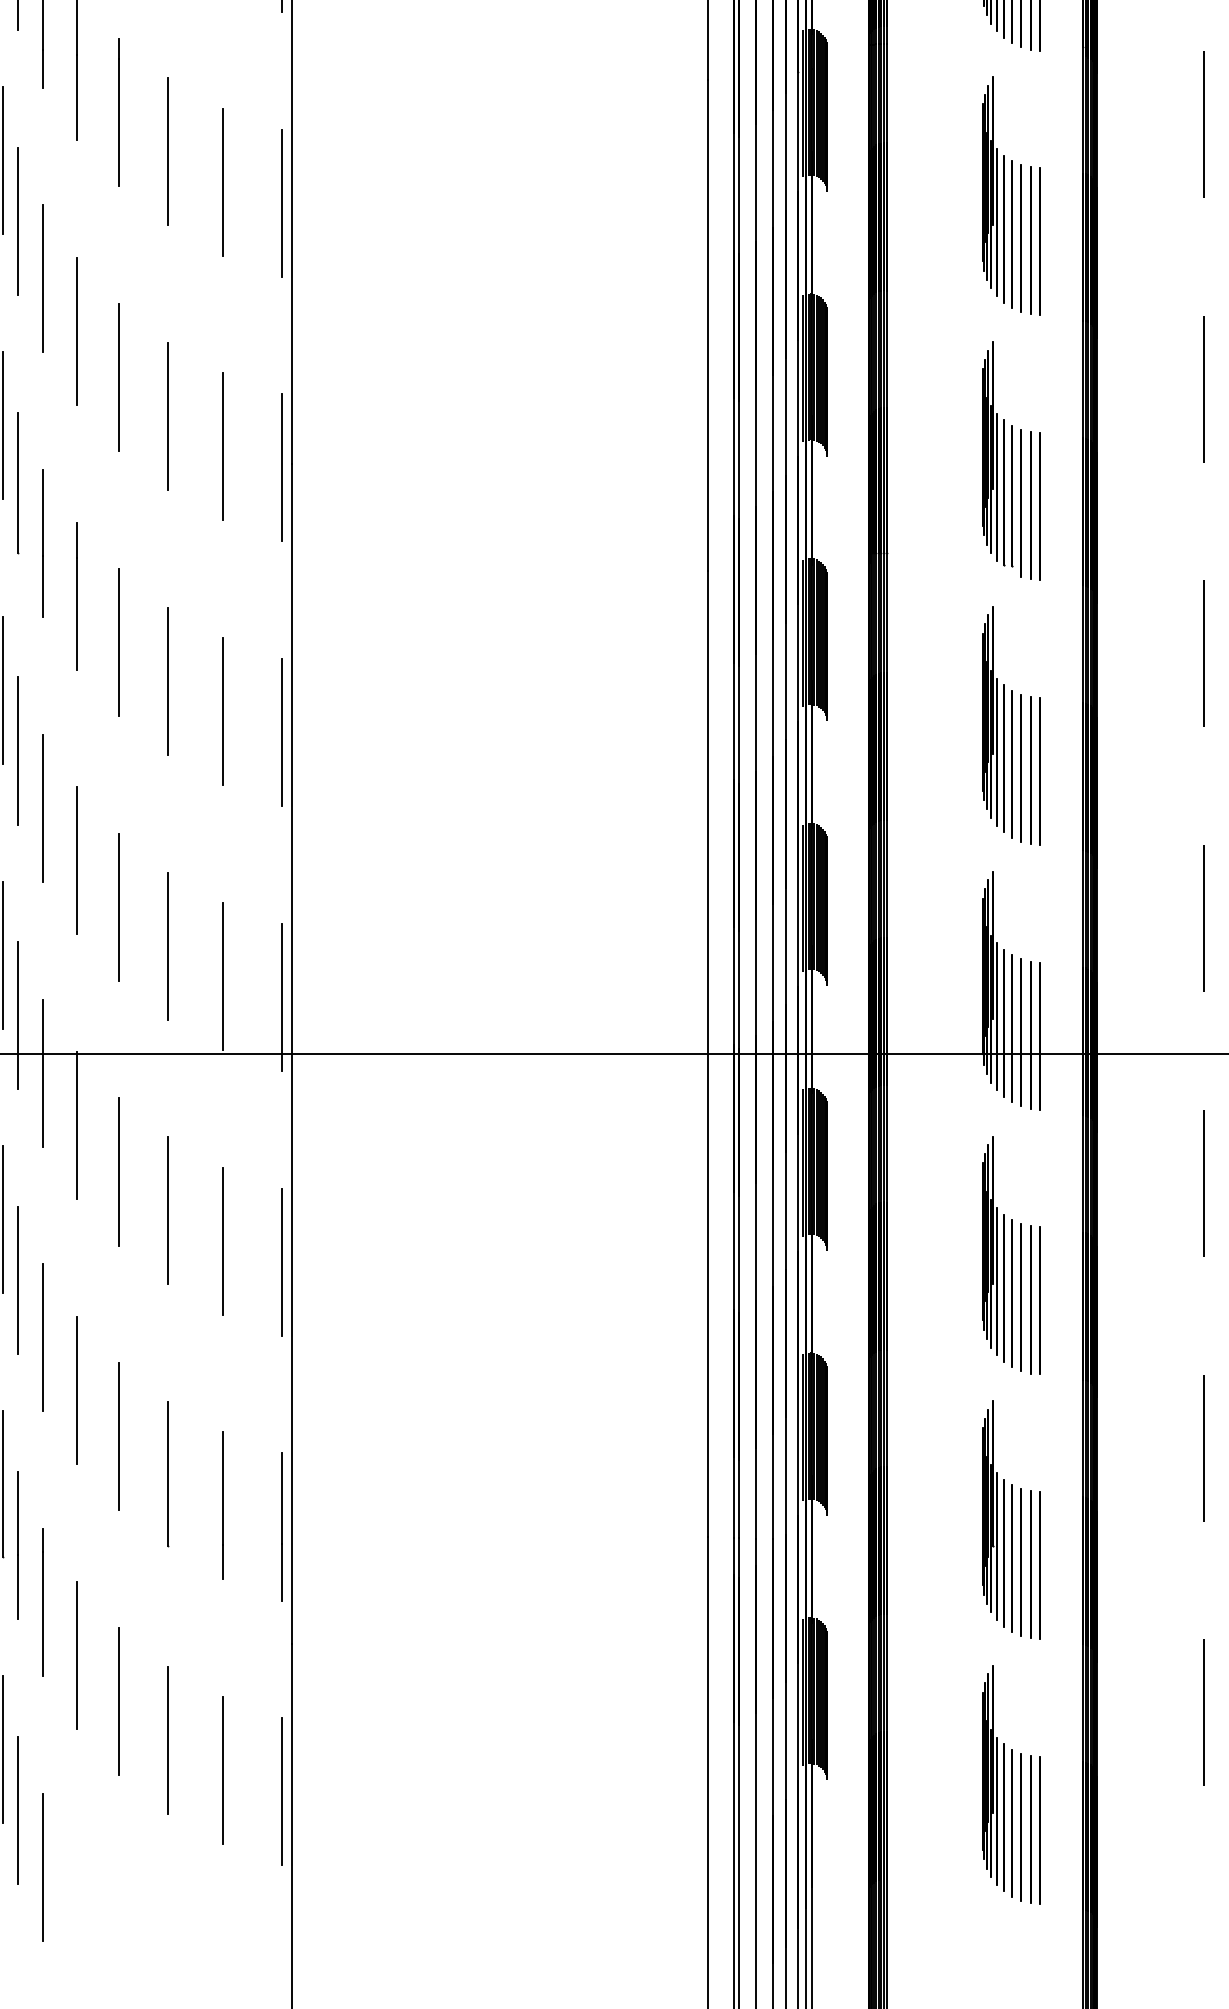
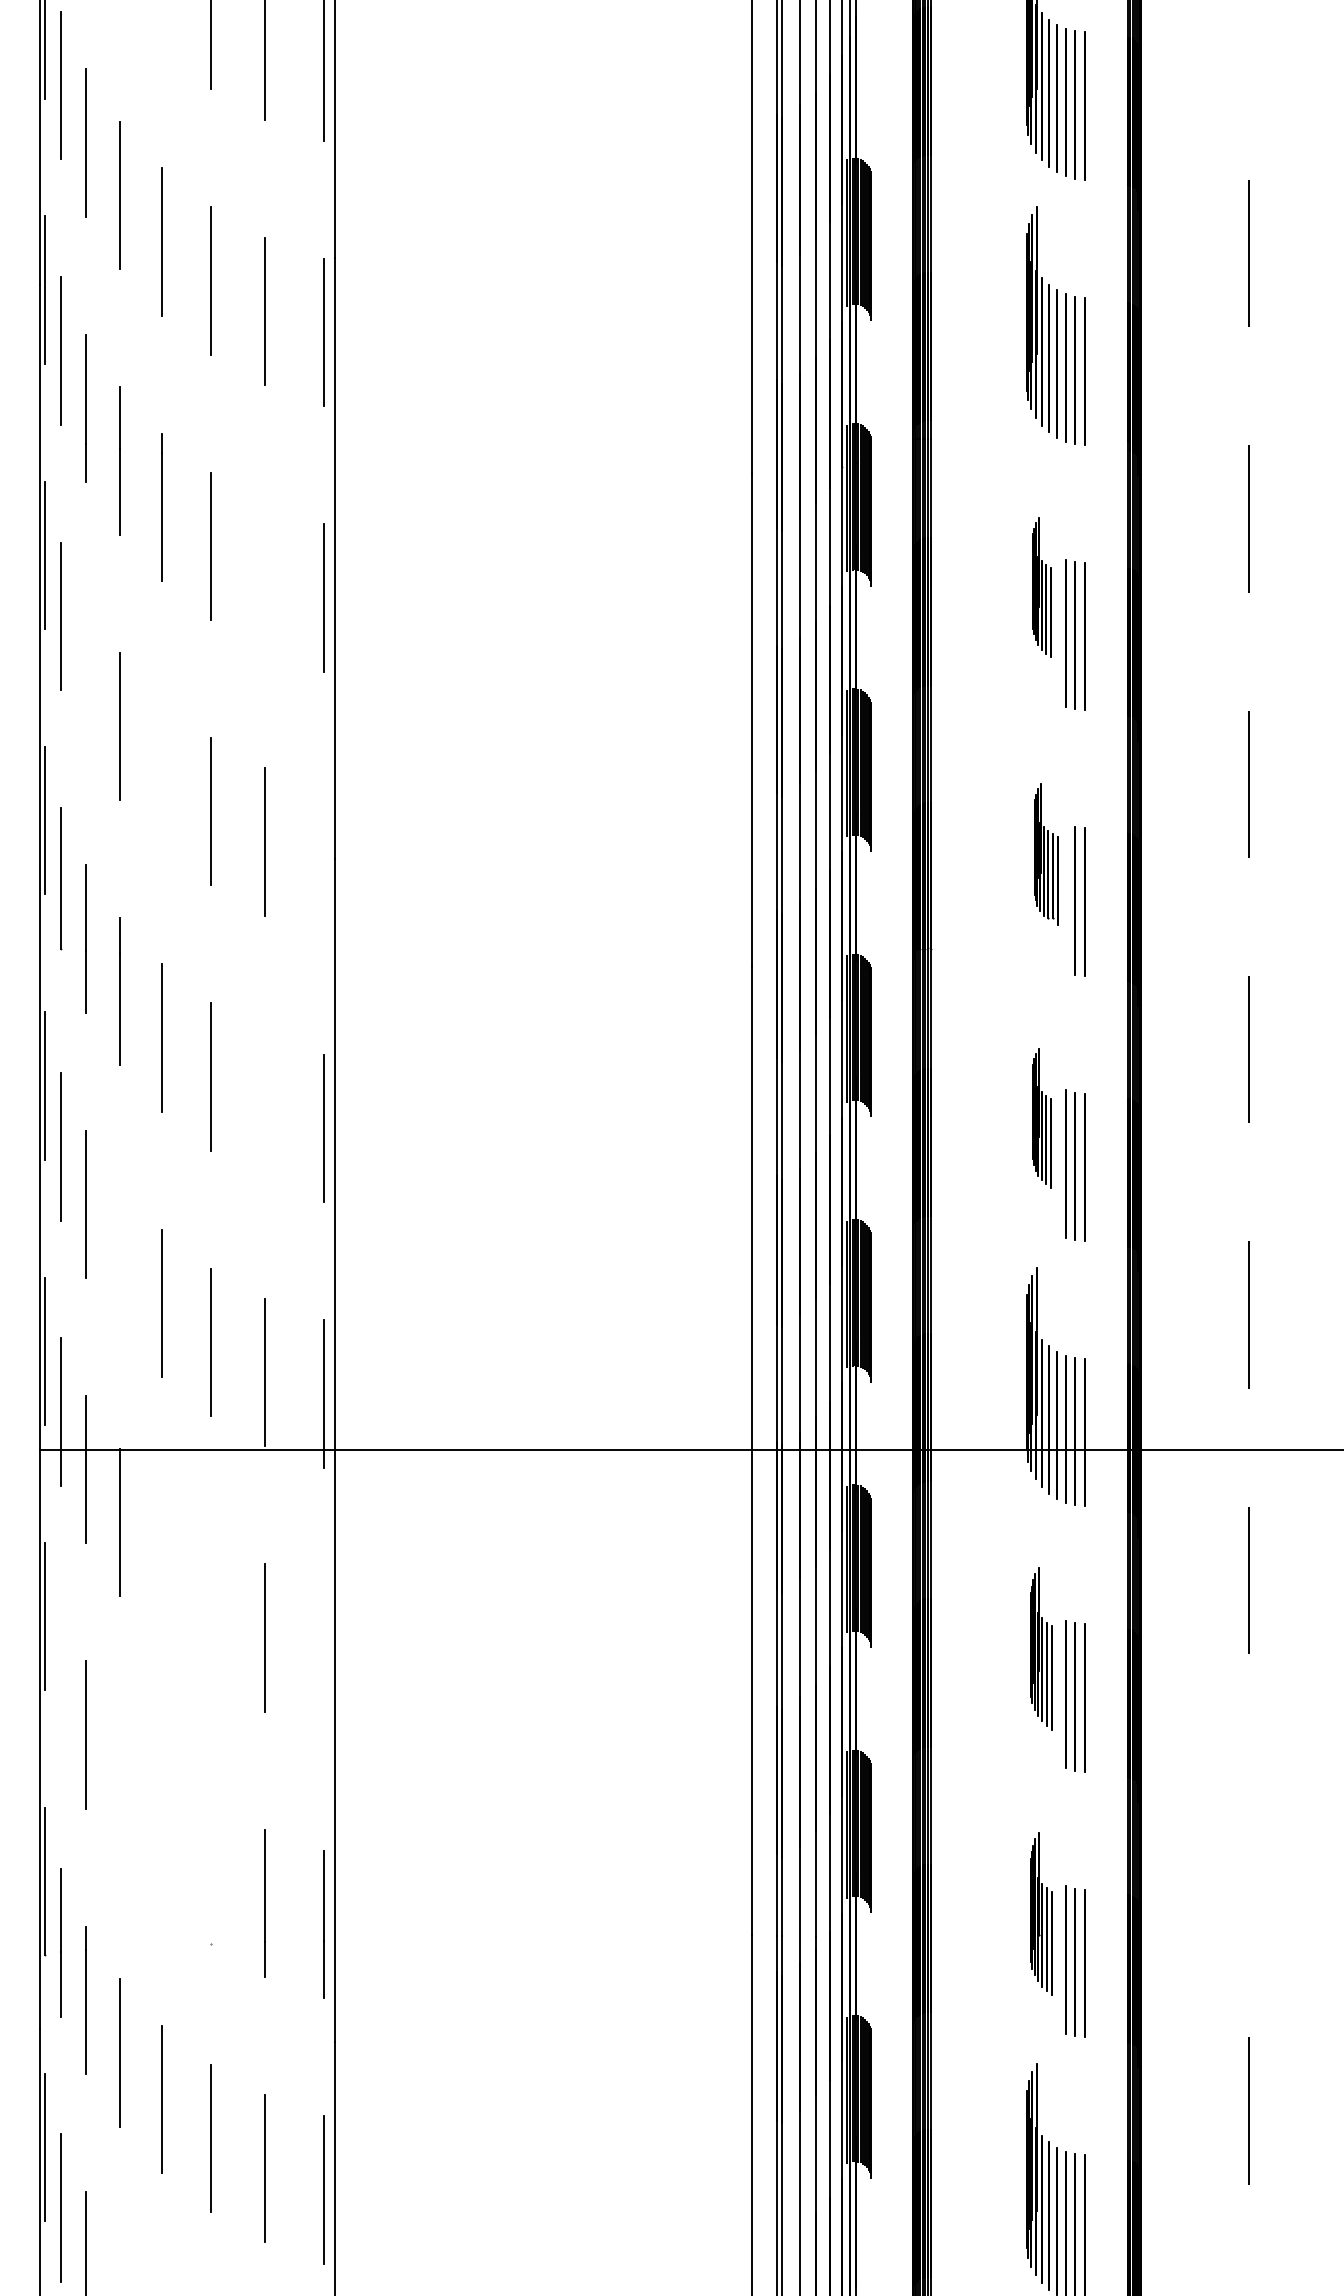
line: (222, 181) -> (265, 576), removed
part: (997, 192) -> (1041, 587), size x0.6
line: (43, 278) -> (85, 673), removed
line: (119, 377) -> (161, 772), removed
part: (1002, 459) -> (1046, 854), size x0.6
line: (281, 467) -> (324, 862), removed
line: (221, 711) -> (264, 1107), removed
part: (997, 722) -> (1041, 1118), size x0.6
line: (77, 860) -> (119, 1256), removed
line: (119, 1171) -> (161, 1568), removed
line: (167, 1210) -> (210, 1607), removed
part: (997, 1251) -> (1041, 1648), size x0.7
line: (280, 1262) -> (323, 1659), removed
line: (18, 1280) -> (60, 1677), removed
line: (77, 1390) -> (119, 1787), removed
line: (119, 1436) -> (161, 1833), removed
line: (1203, 1448) -> (1248, 1845), removed
line: (167, 1474) -> (210, 1871), removed
part: (997, 1516) -> (1041, 1914), size x0.7

